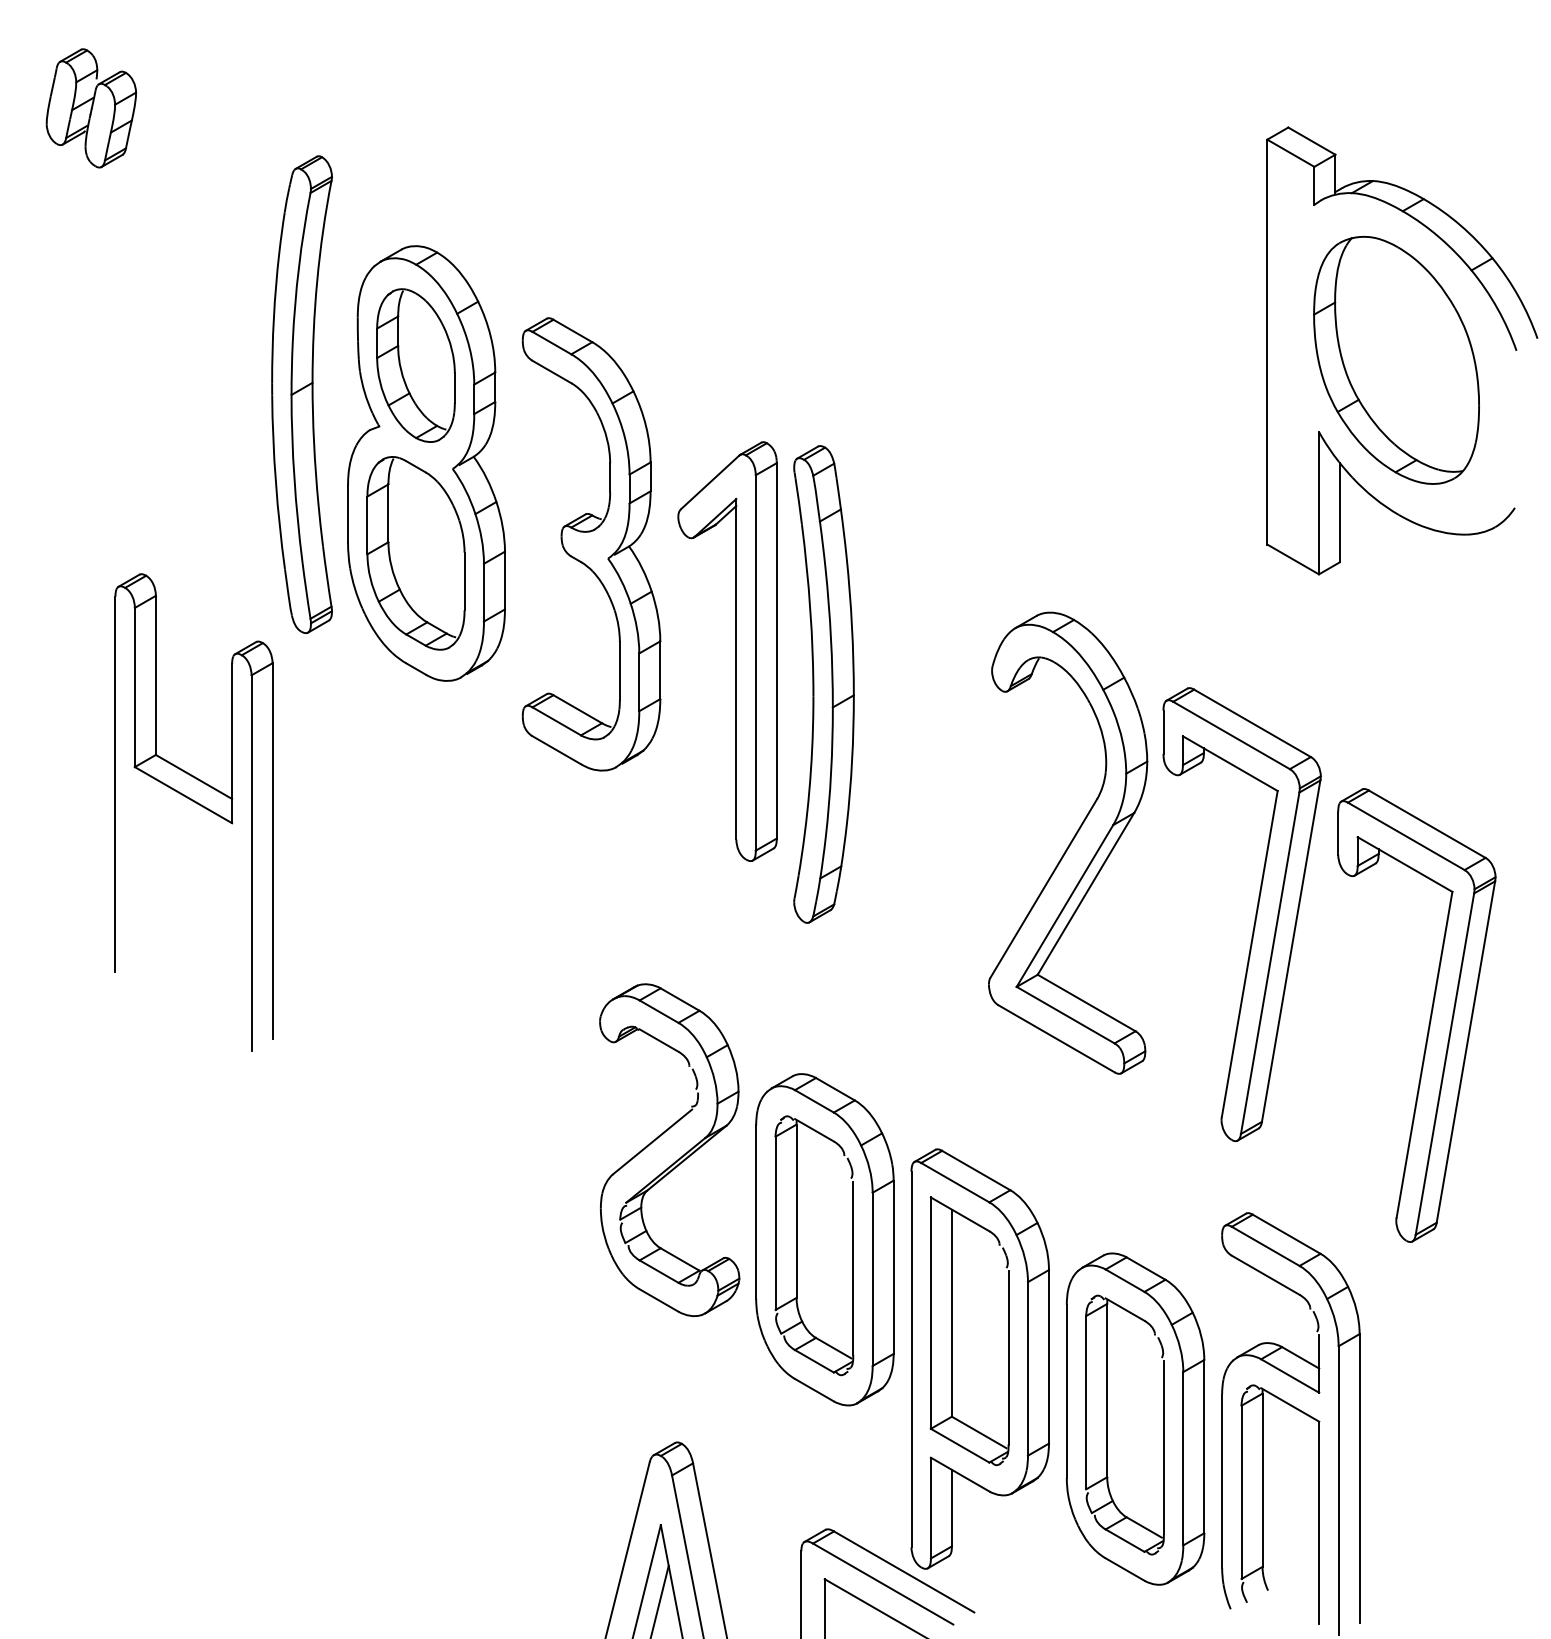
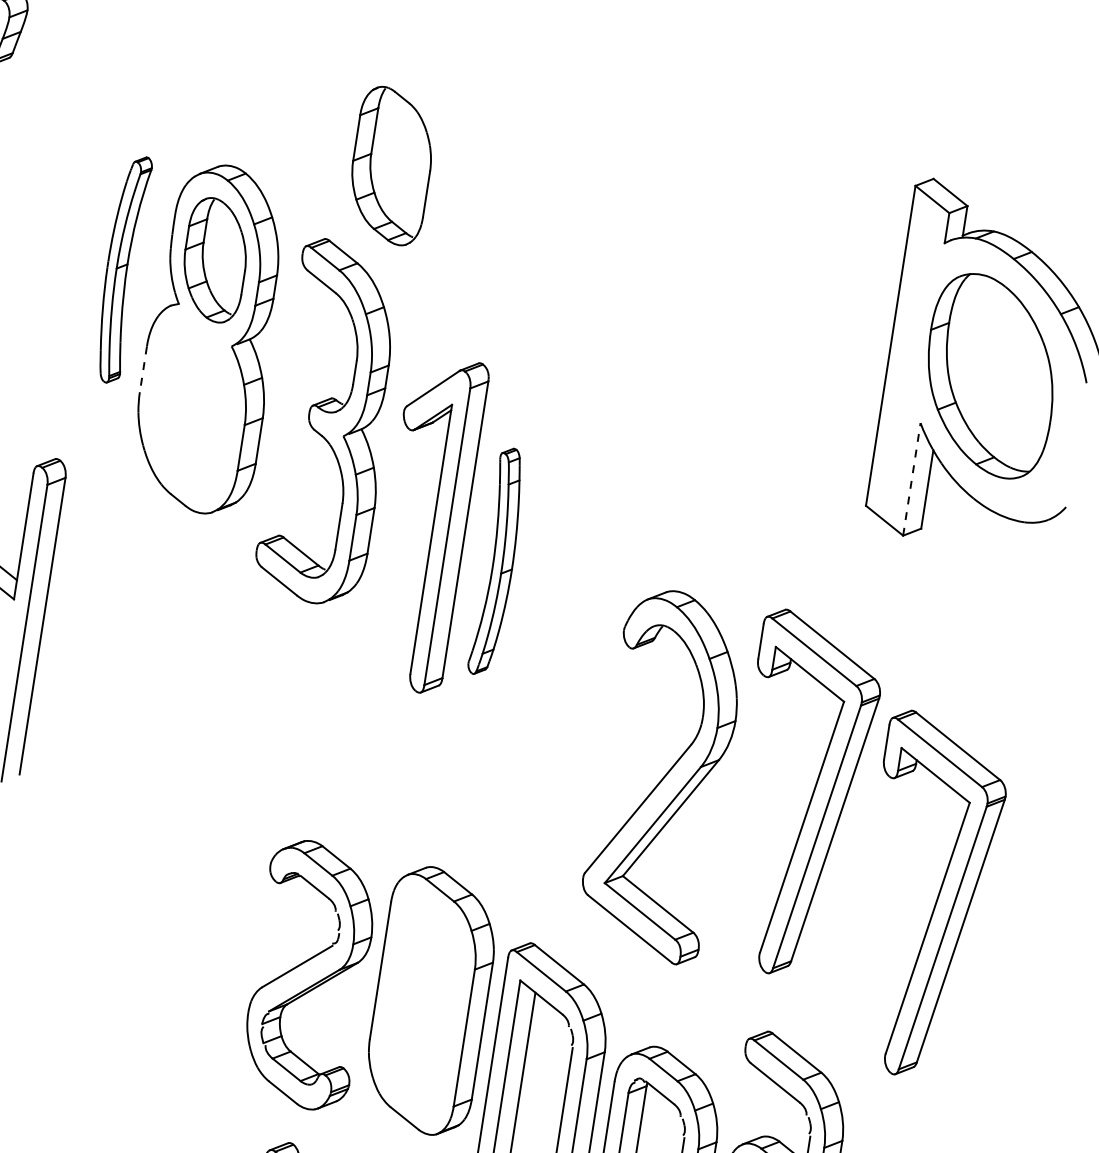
part: (301, 394) -> (121, 269), size x0.6
line: (1318, 502) -> (911, 478), solid -> dashed
line: (348, 514) -> (143, 369), solid -> dashed
part: (415, 553) -> (391, 166), moved
part: (823, 684) -> (498, 562), size x0.6
part: (1068, 842) -> (663, 775), moved
part: (678, 1158) -> (315, 982), moved
part: (797, 1245) -> (409, 1002), removed

